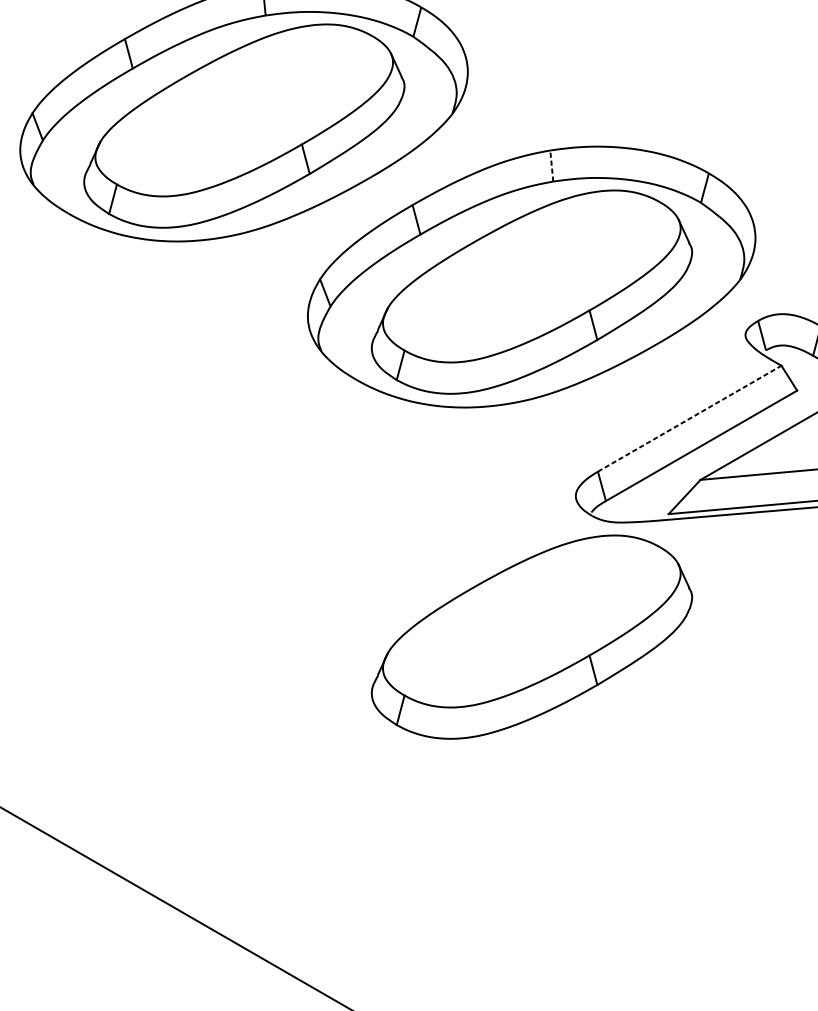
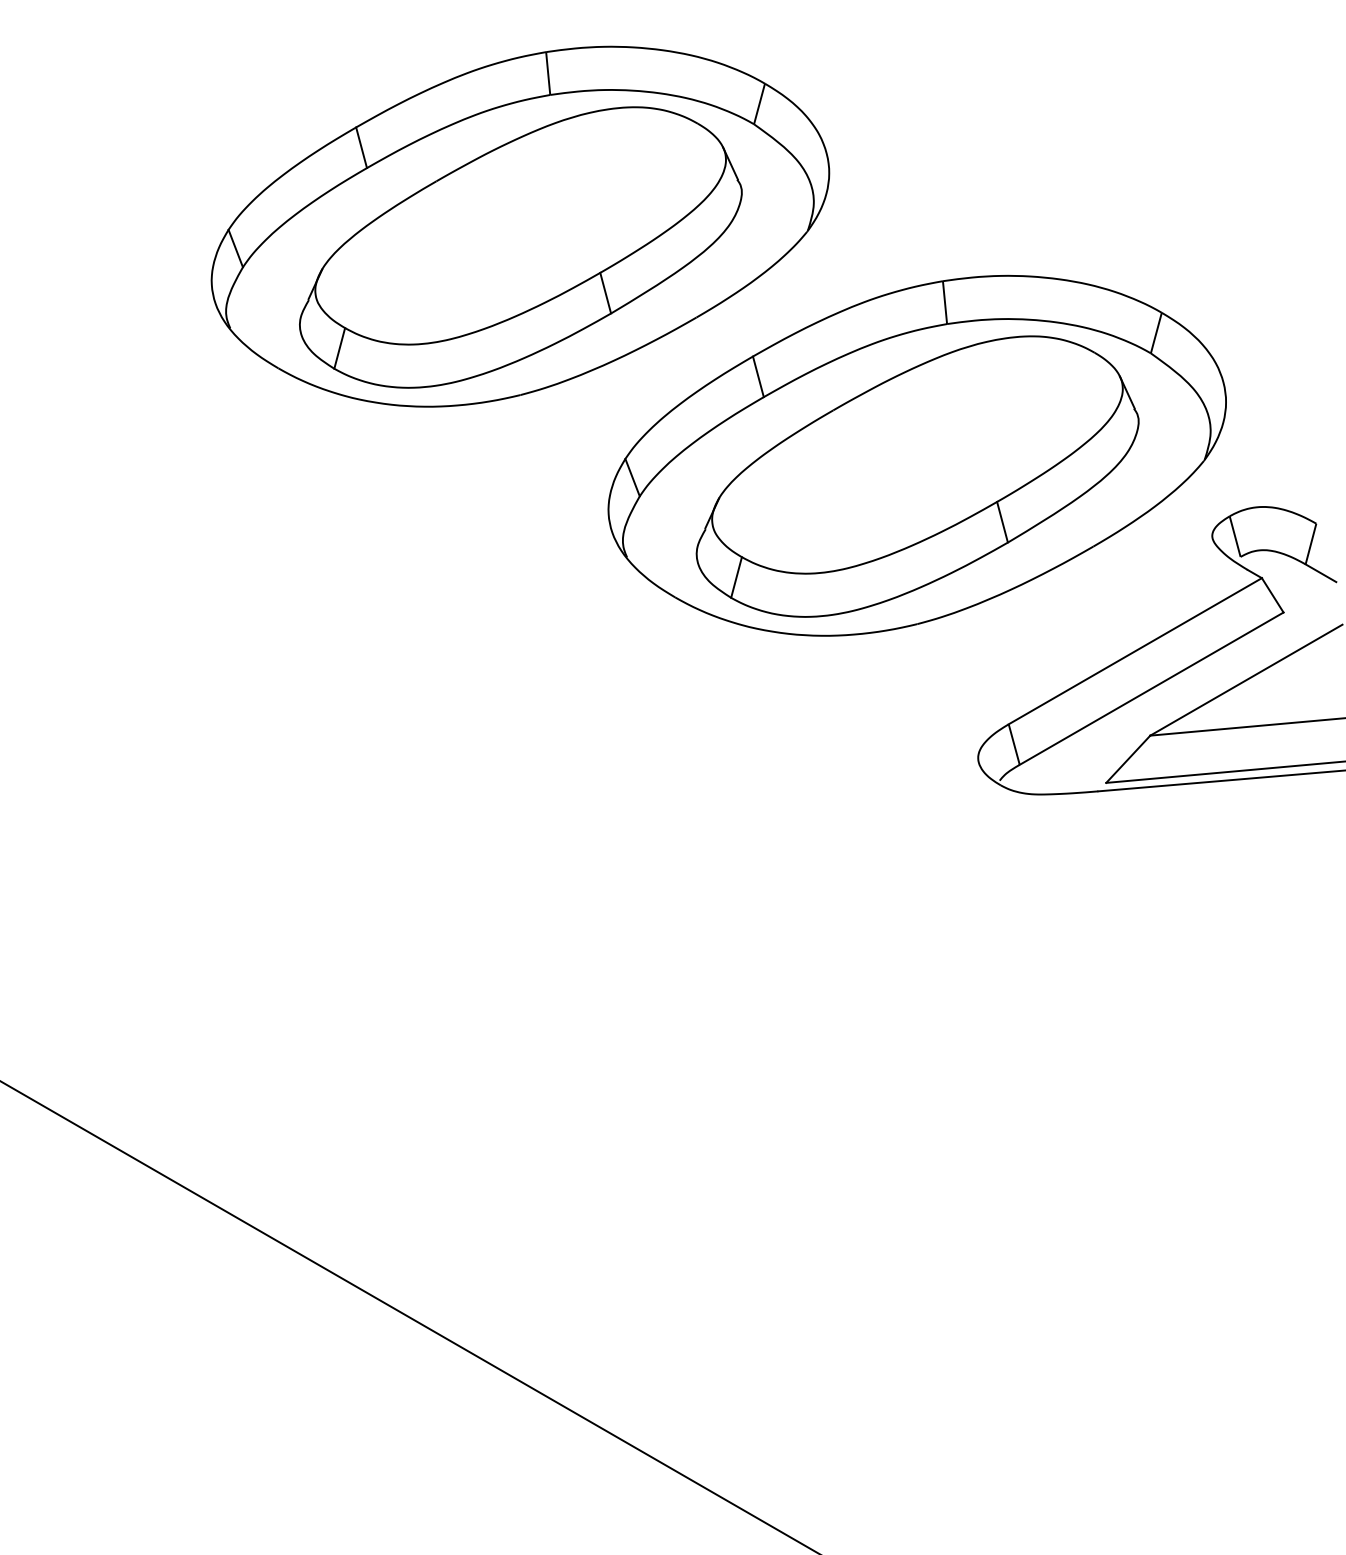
line: (552, 165) -> (945, 302), dashed -> solid
line: (689, 418) -> (1135, 650), dashed -> solid
part: (531, 637) -> (917, 952), removed

